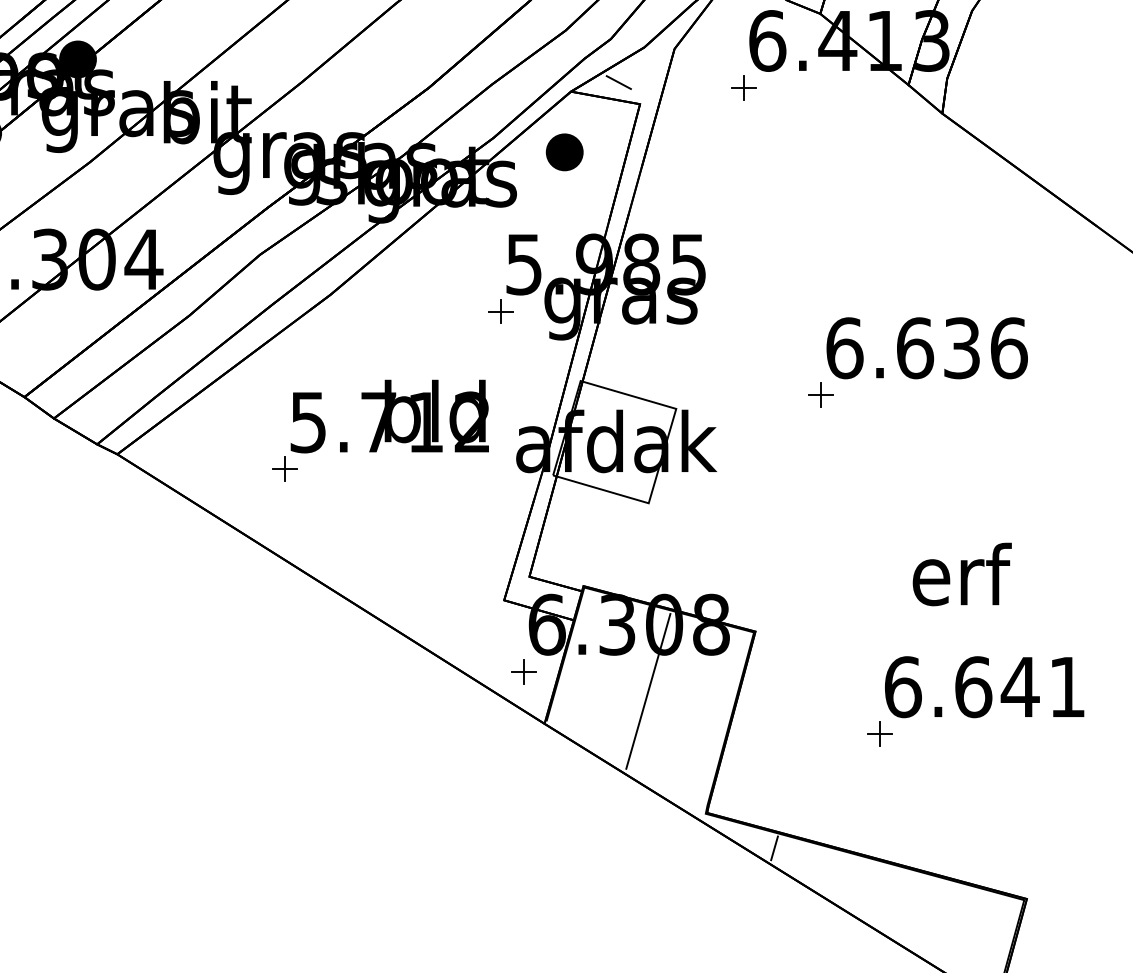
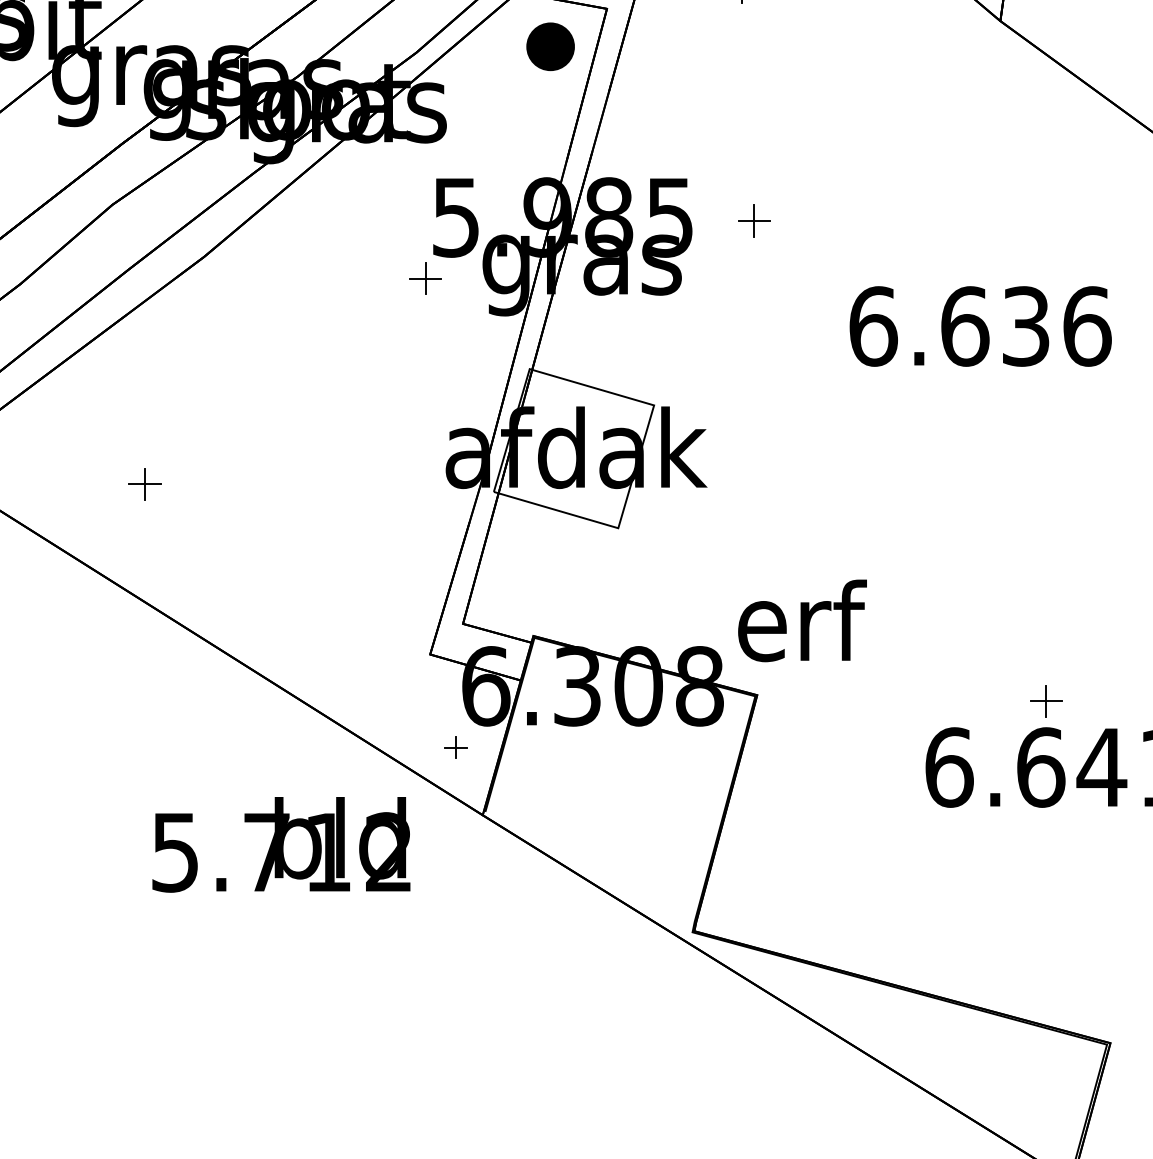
part: (564, 152) -> (550, 46), moved
part: (820, 394) -> (753, 220), moved
text: (389, 416) -> (280, 844), moved
text: (961, 574) -> (801, 620), moved
part: (523, 671) -> (455, 747), size x0.7
line: (648, 691) -> (617, 773), removed
part: (879, 733) -> (1046, 700), moved
line: (774, 848) -> (781, 977), removed

